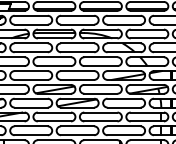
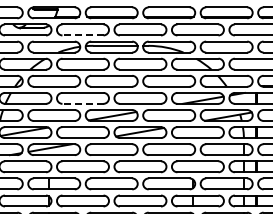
line: (30, 24) -> (82, 35), solid -> dashed
line: (30, 79) -> (82, 103), solid -> dashed

